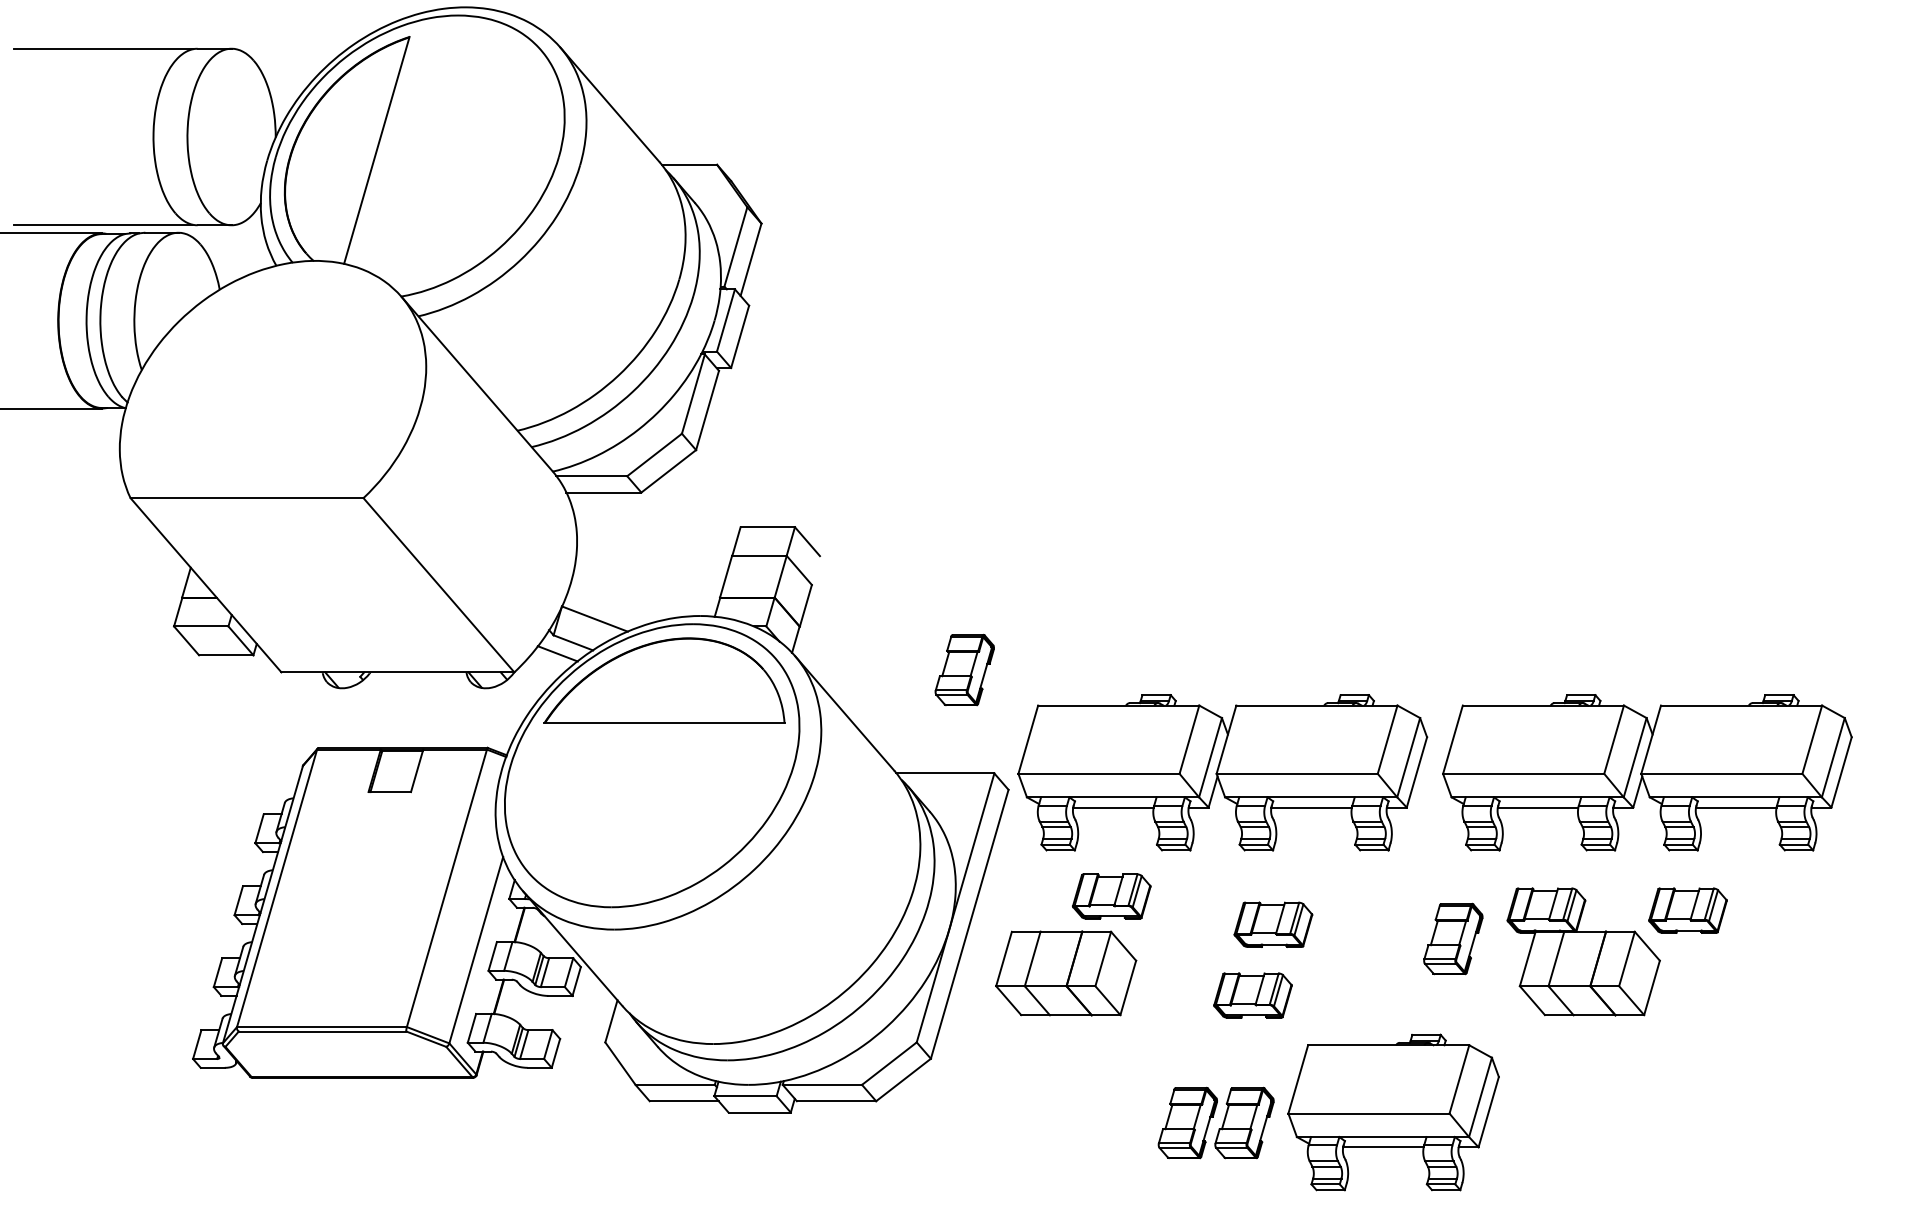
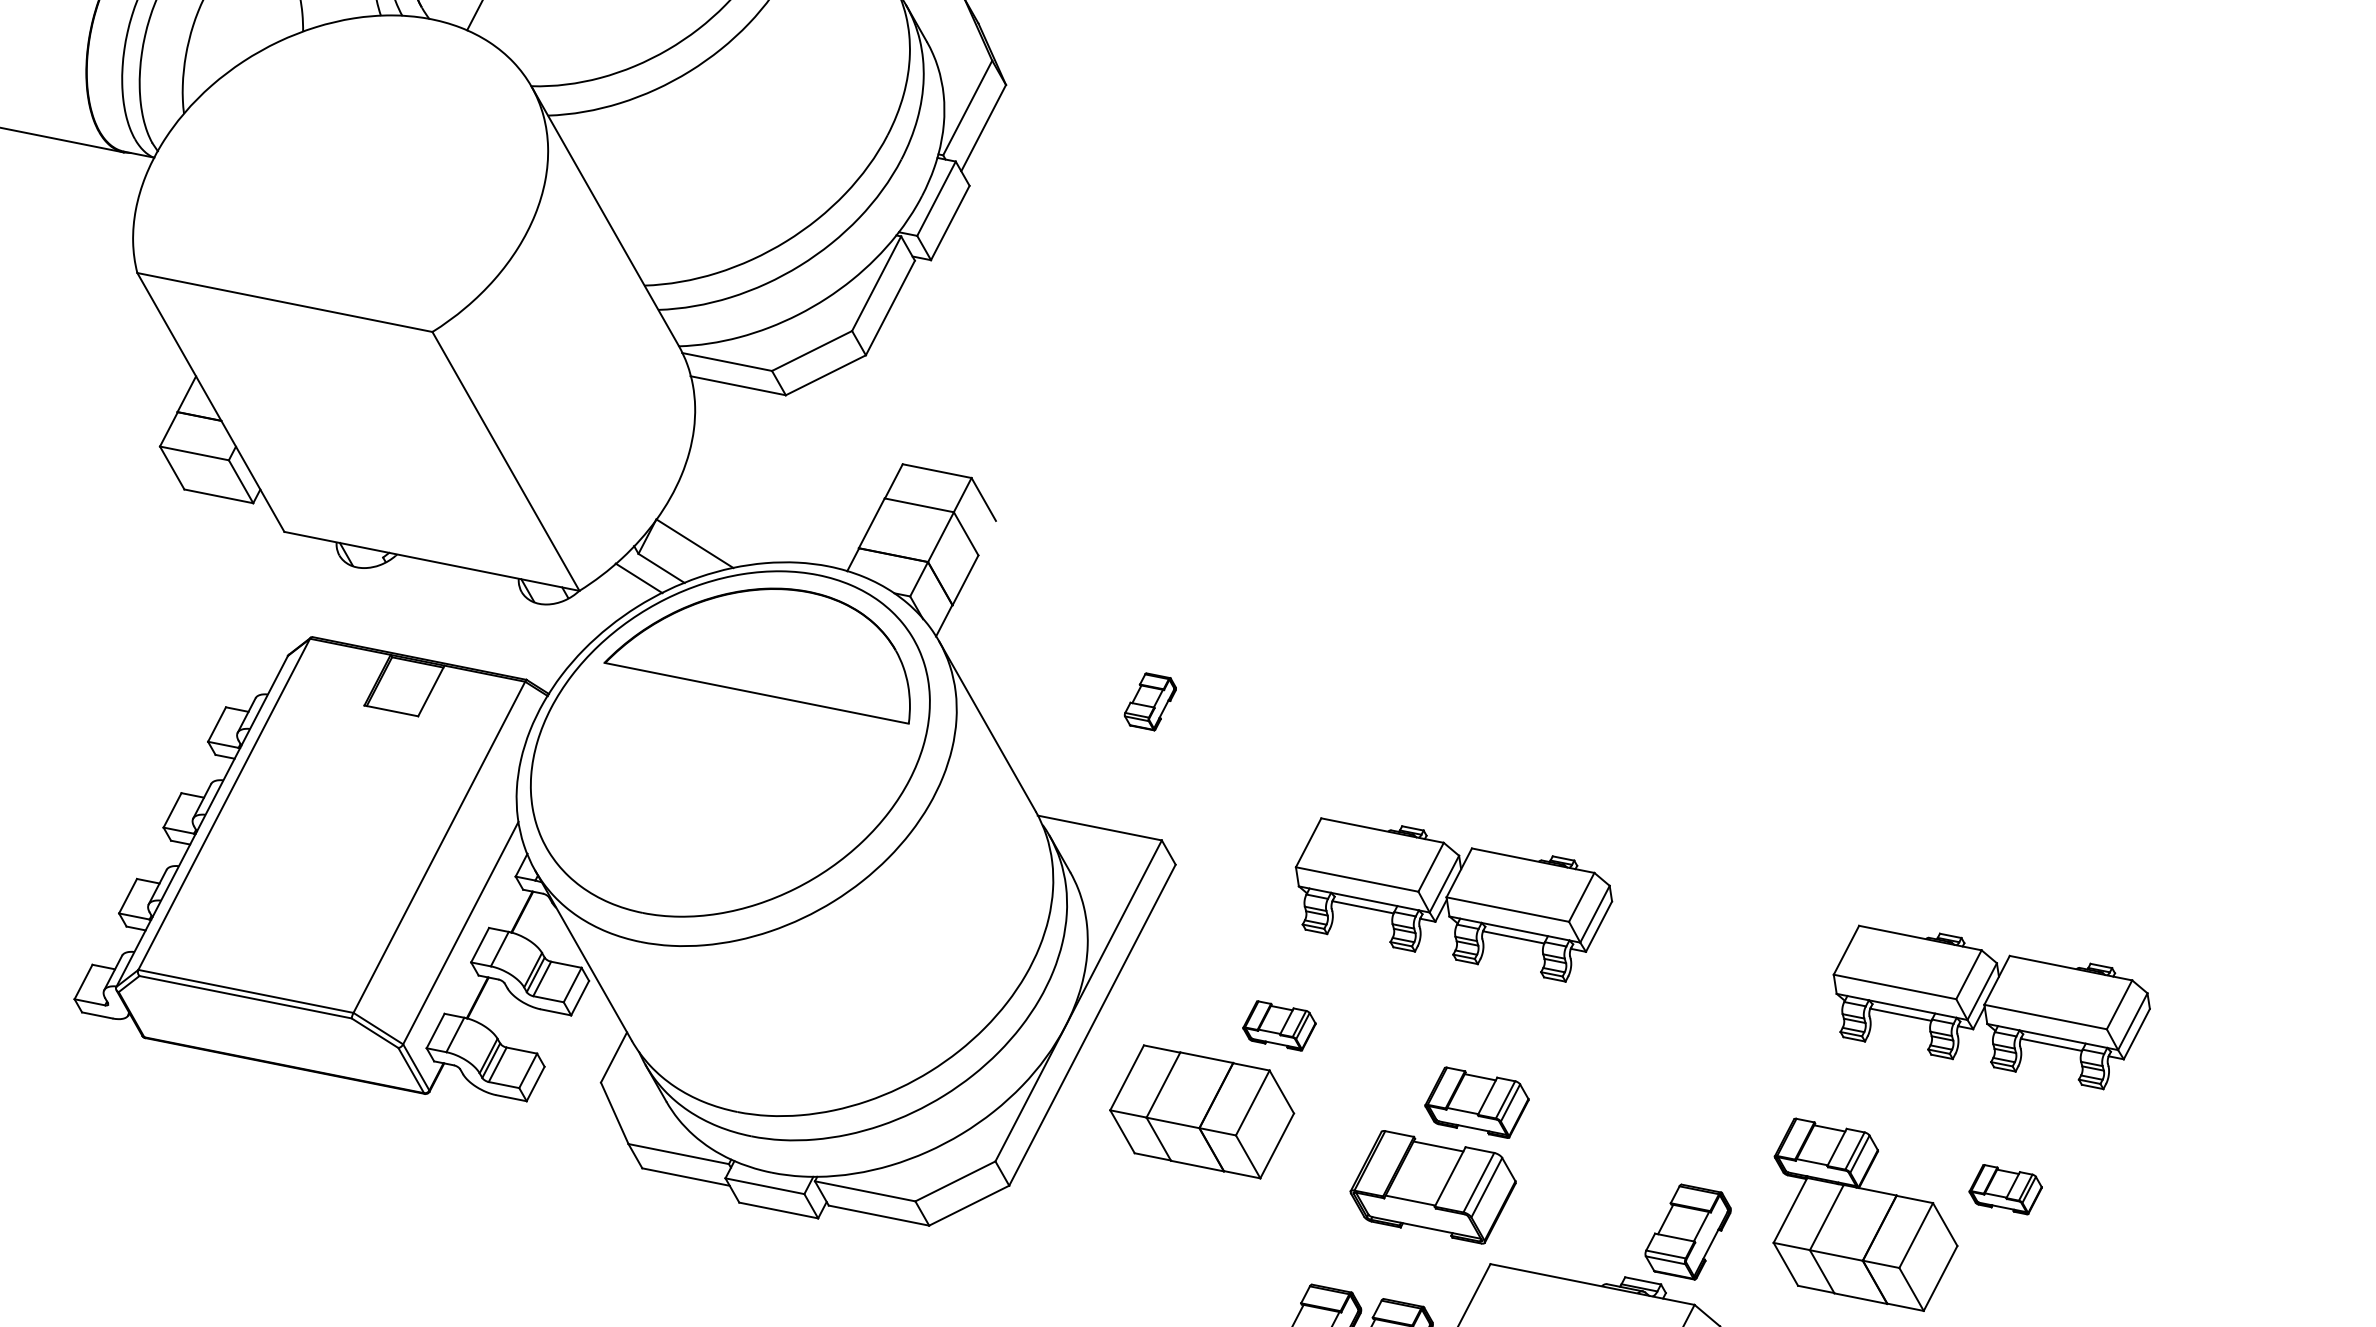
part: (964, 669) -> (1150, 701), size x0.6
part: (1222, 772) -> (1451, 896), size x0.6
part: (1647, 772) -> (1989, 1004), size x0.6
part: (1111, 896) -> (1279, 1025), size x0.7
part: (1687, 910) -> (2005, 1189), size x0.7
part: (1453, 938) -> (1688, 1231), moved
part: (1252, 995) -> (1432, 1186), size x1.6

